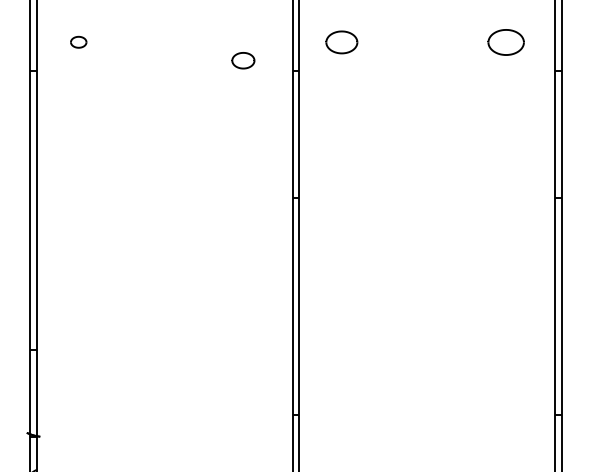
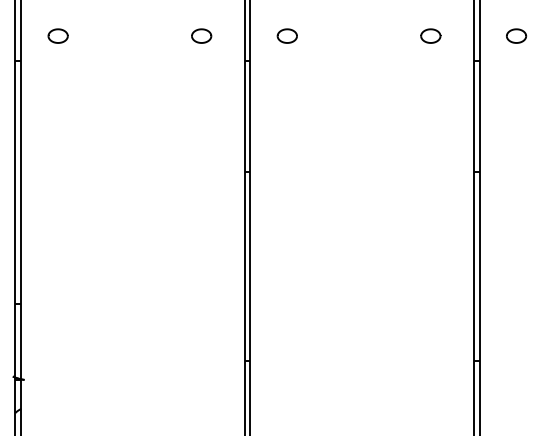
part: (78, 41) -> (57, 35), size x1.43
part: (340, 41) -> (286, 35), size x0.71
part: (505, 41) -> (430, 35), size x0.62
part: (243, 59) -> (201, 35), moved

